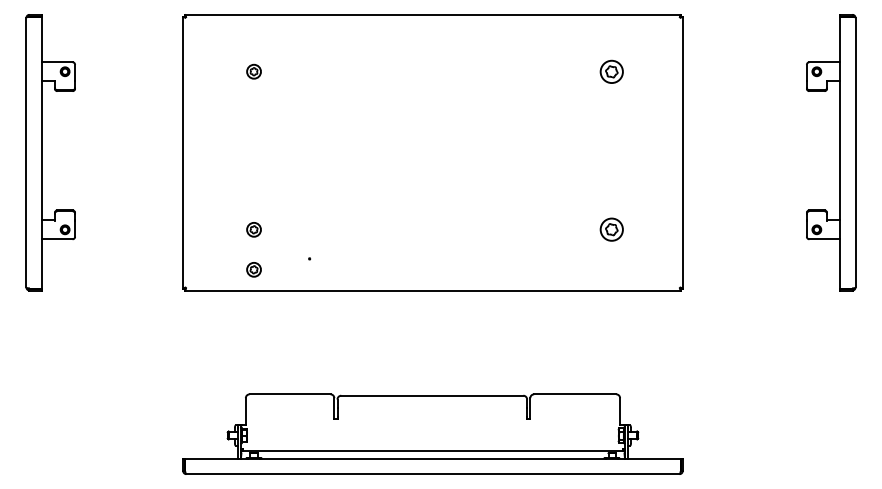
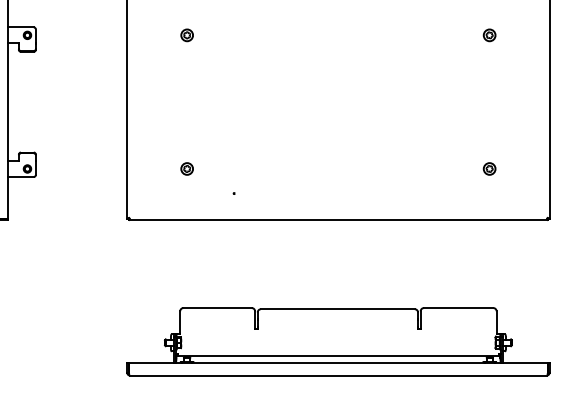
part: (611, 71) -> (489, 35), size x0.62
part: (611, 229) -> (489, 168), size x0.62
part: (253, 269) -> (186, 202), removed

